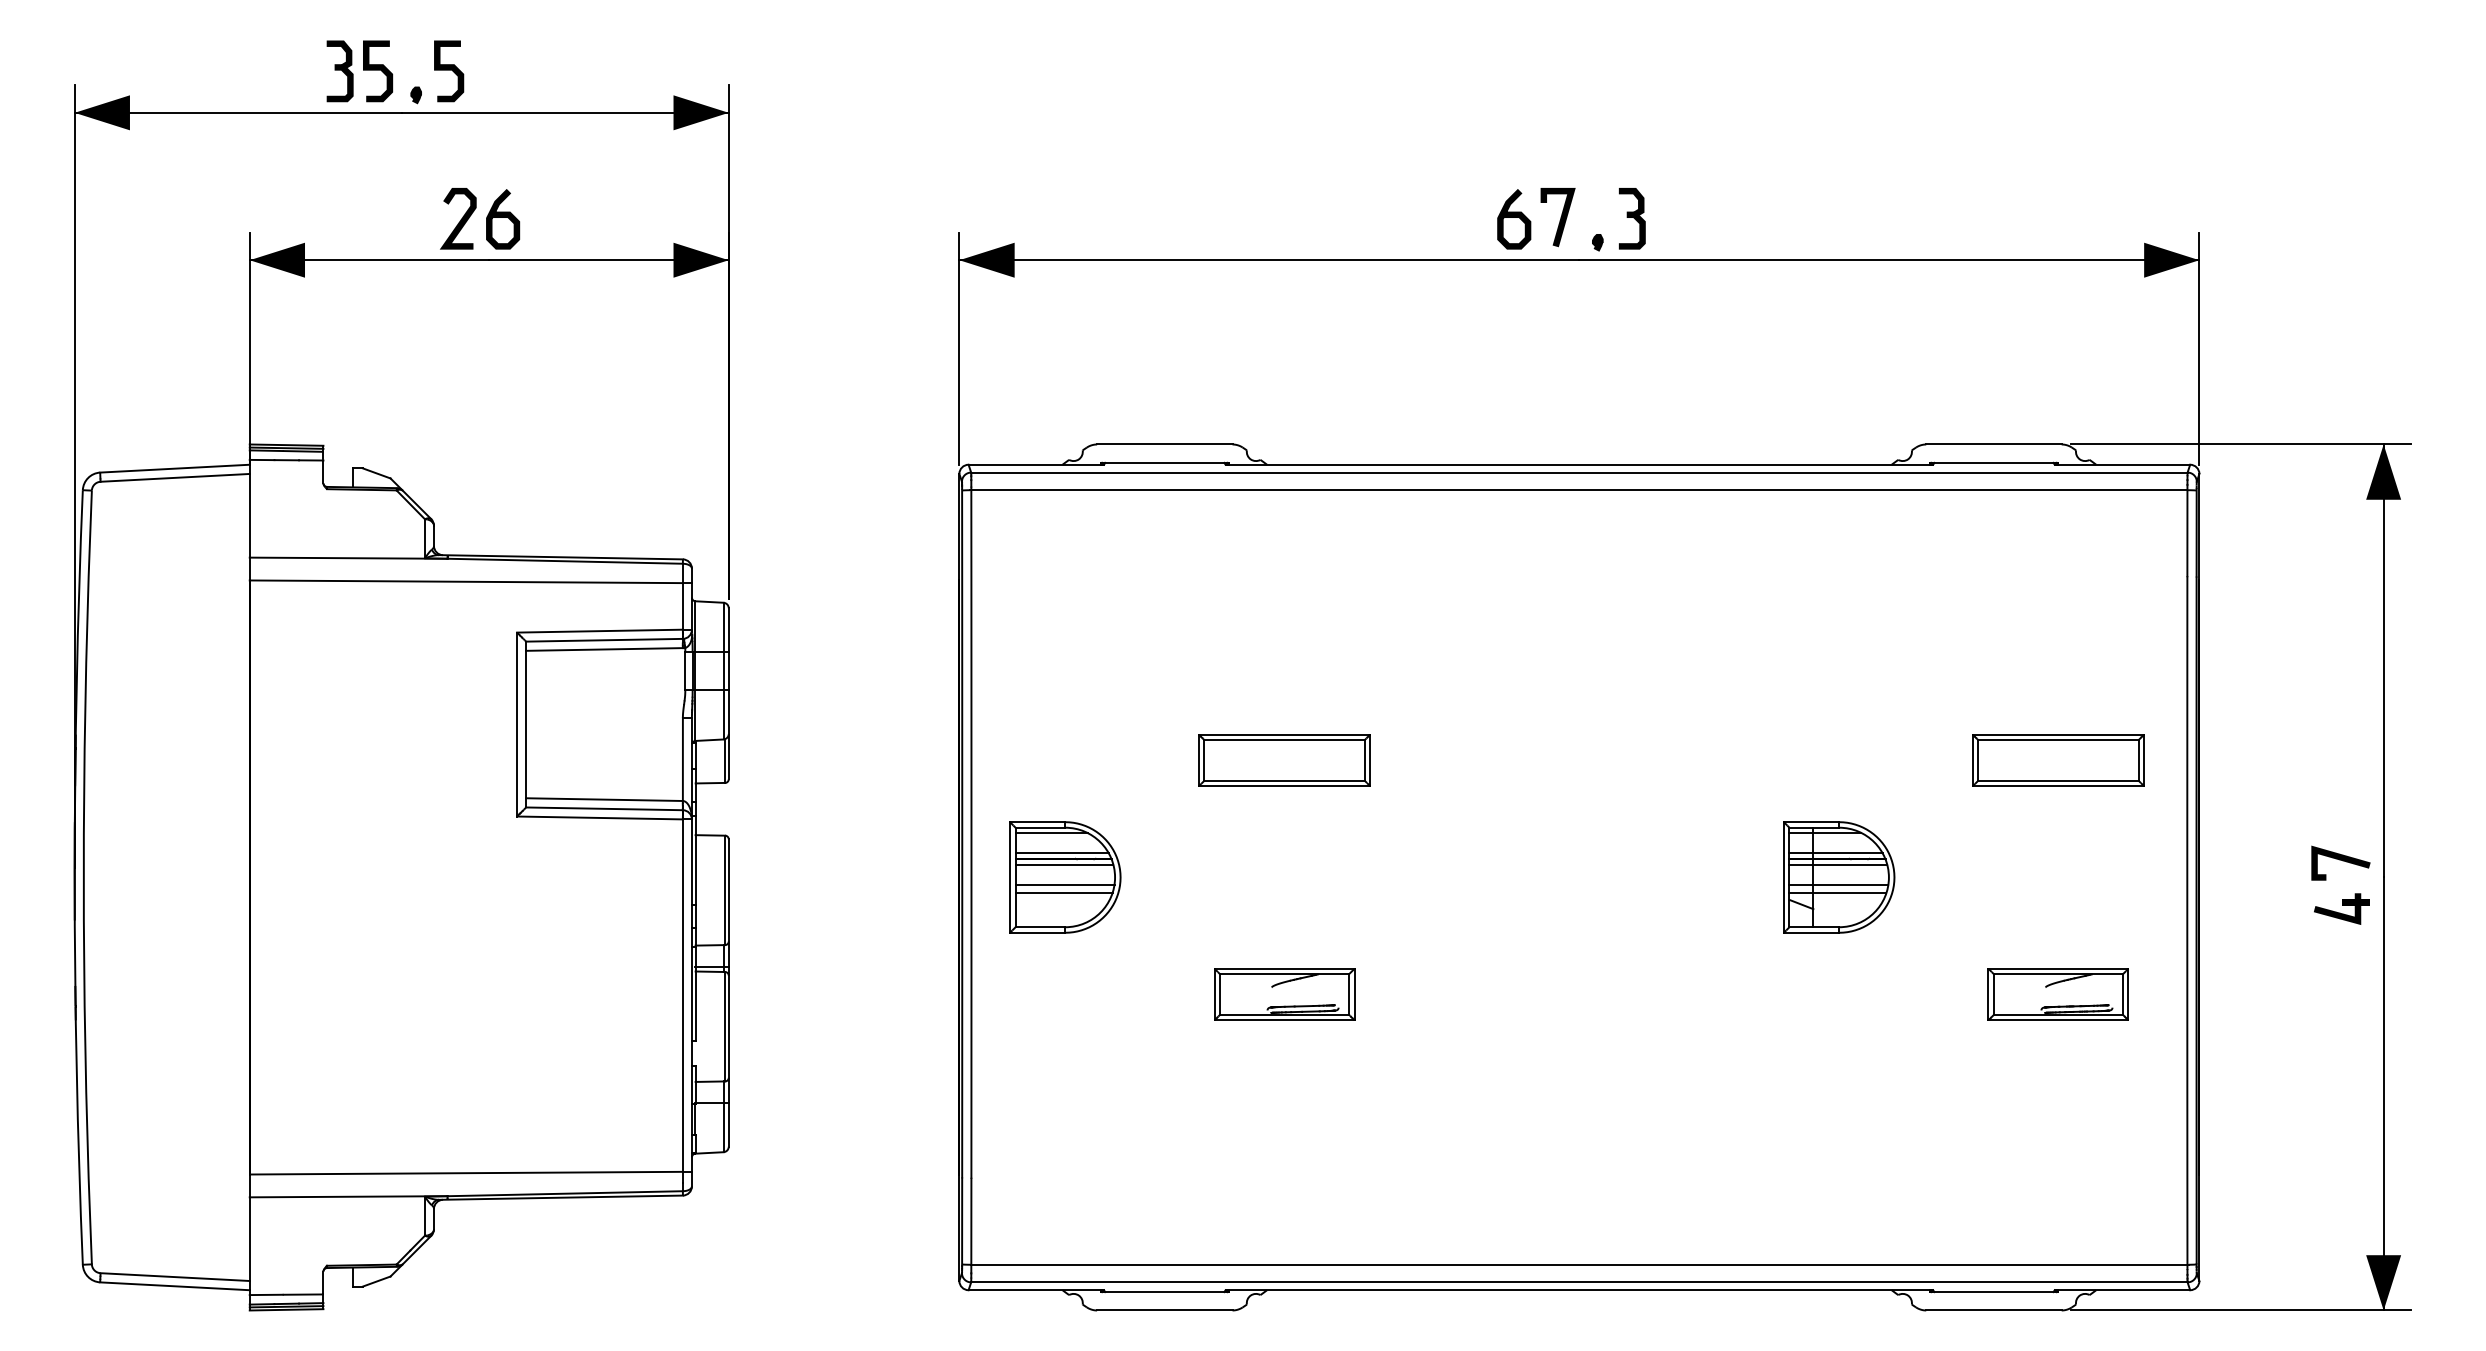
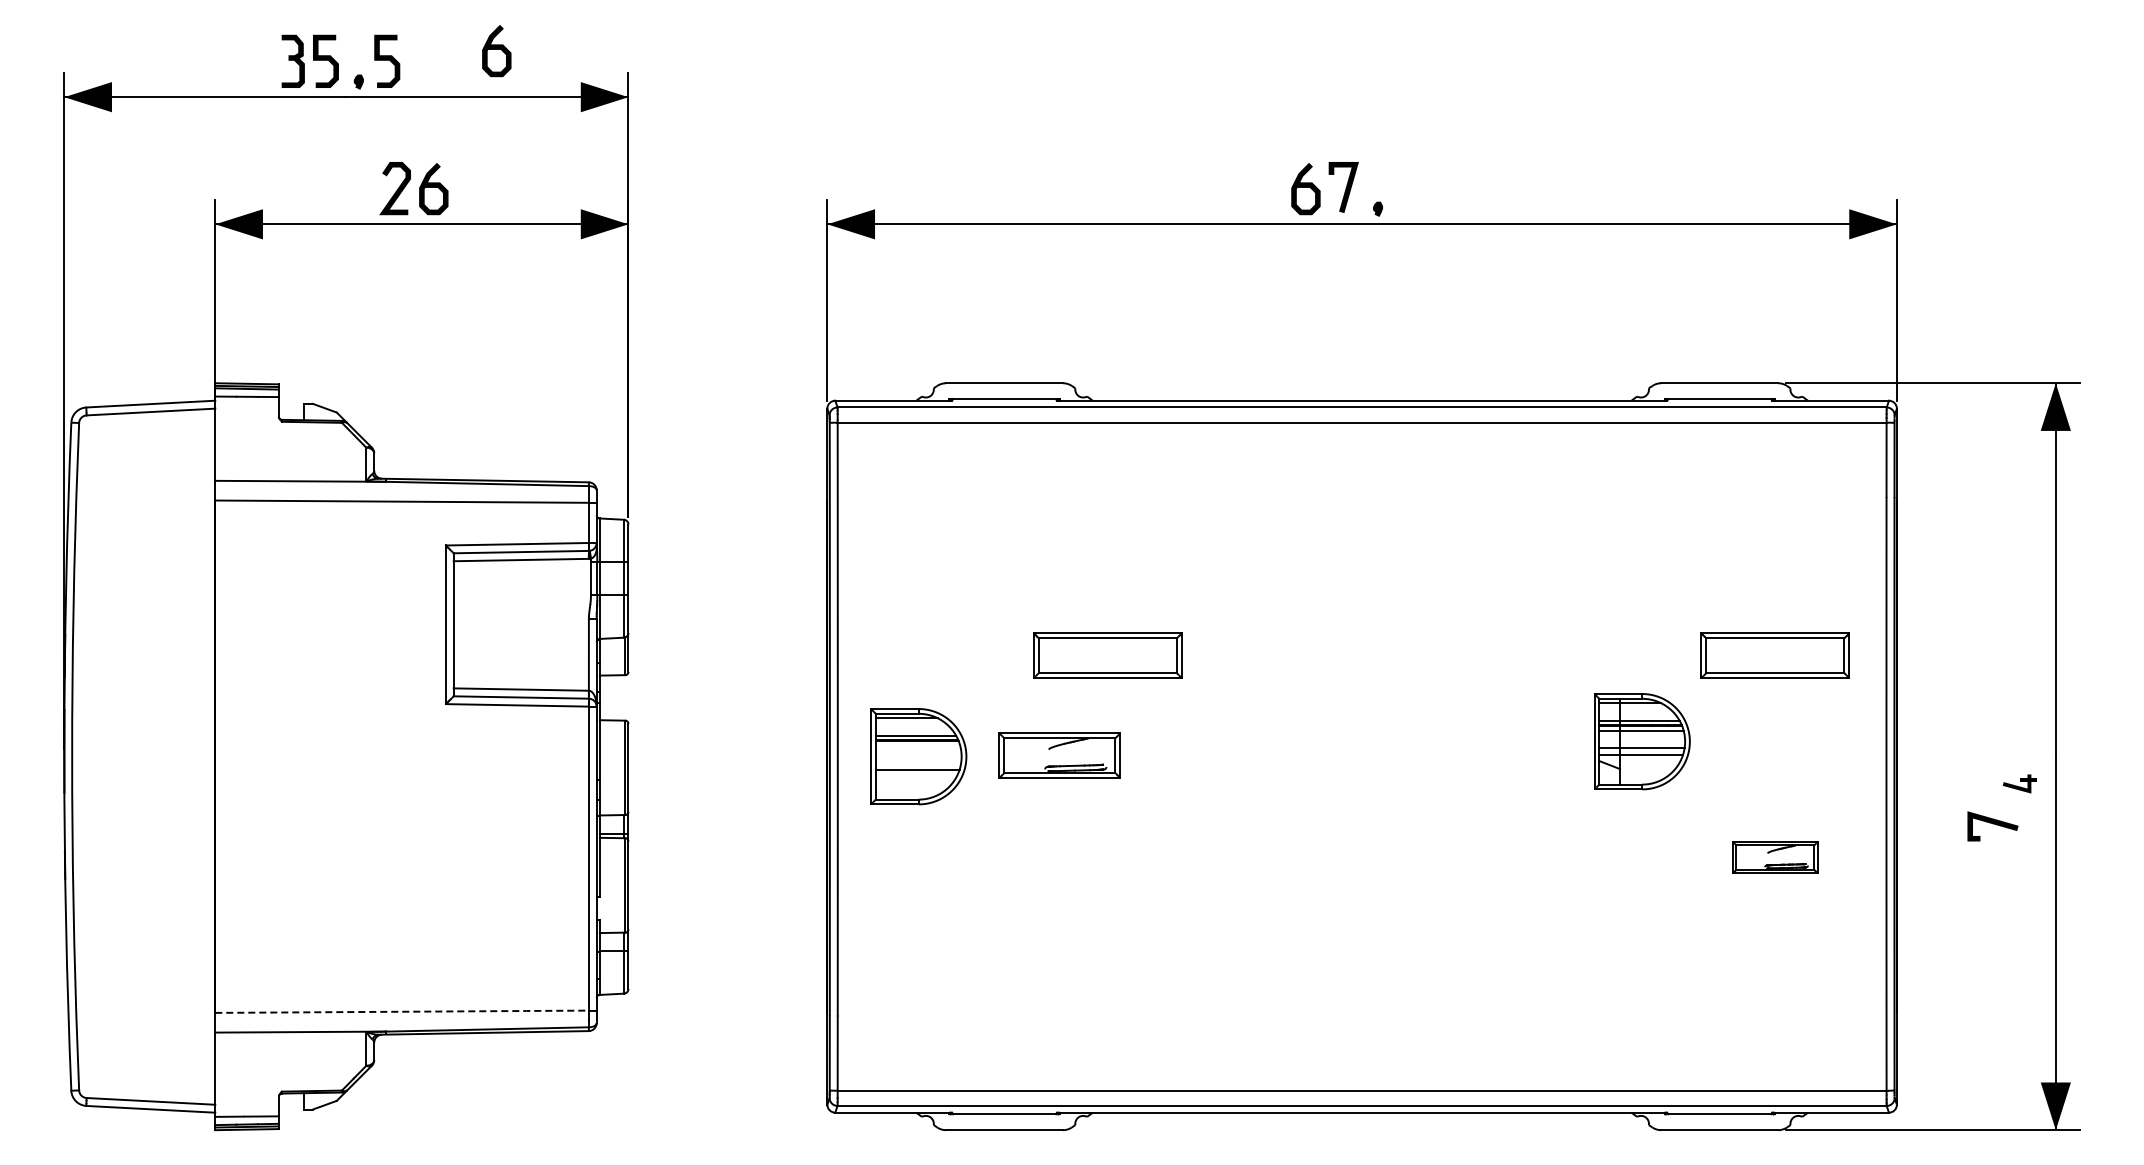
curve: (575, 57) -> (496, 49), added
part: (1631, 218) -> (1407, 188), removed
line: (2340, 861) -> (1992, 824), moved
line: (1063, 864) -> (917, 745), removed
part: (1839, 877) -> (1642, 741), moved
line: (1065, 885) -> (918, 763), removed
part: (2341, 908) -> (2019, 783), size x0.7
part: (1284, 994) -> (1059, 755), moved
part: (2058, 994) -> (1775, 857), size x0.7
line: (466, 1172) -> (402, 1011), solid -> dashed

